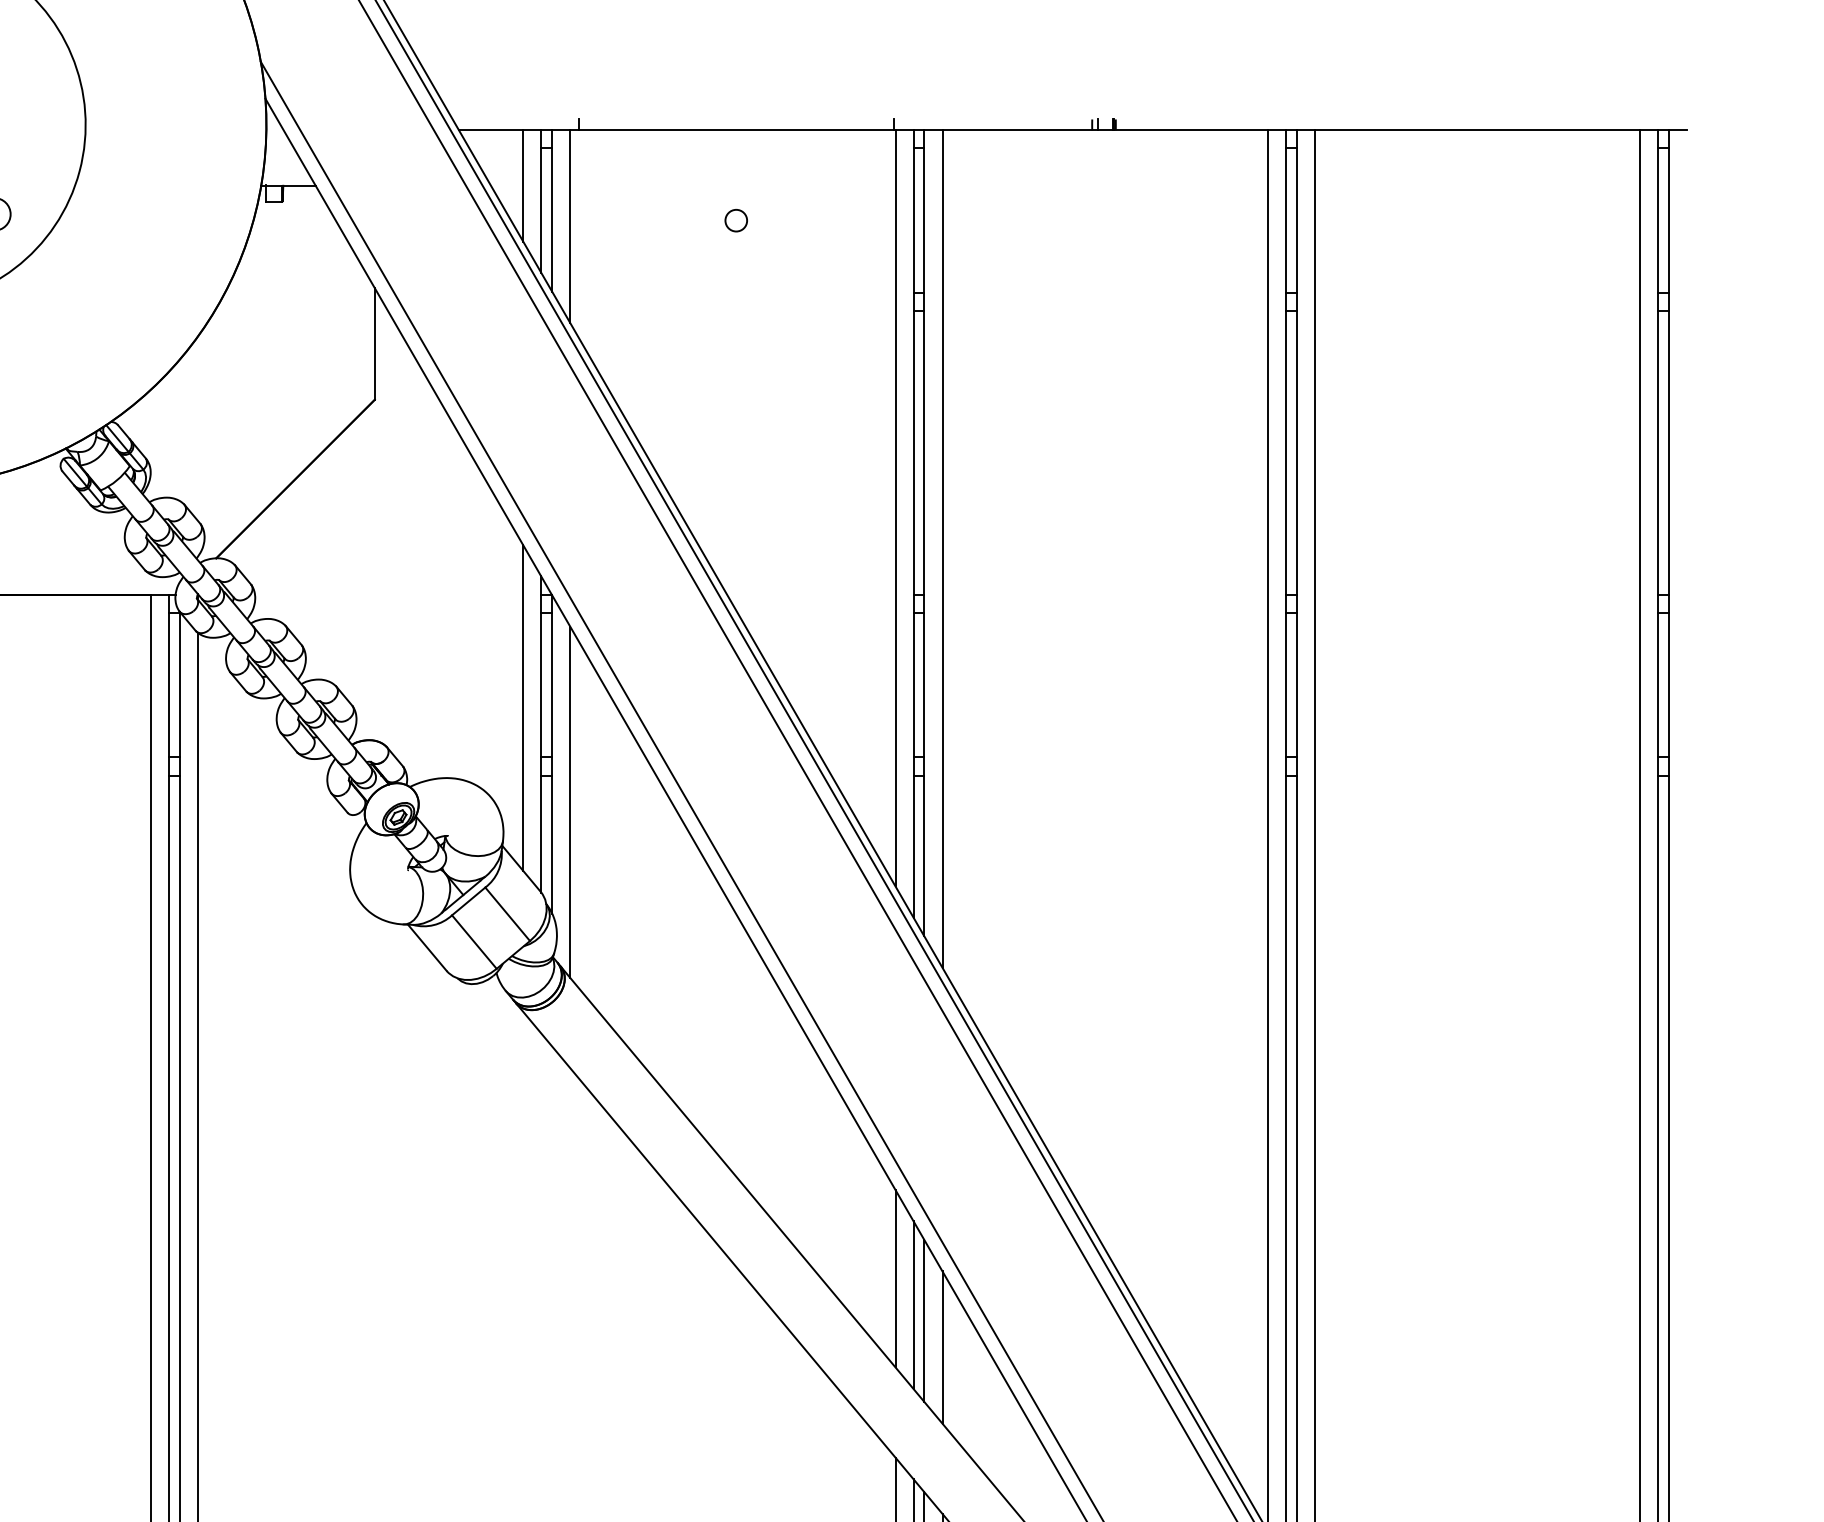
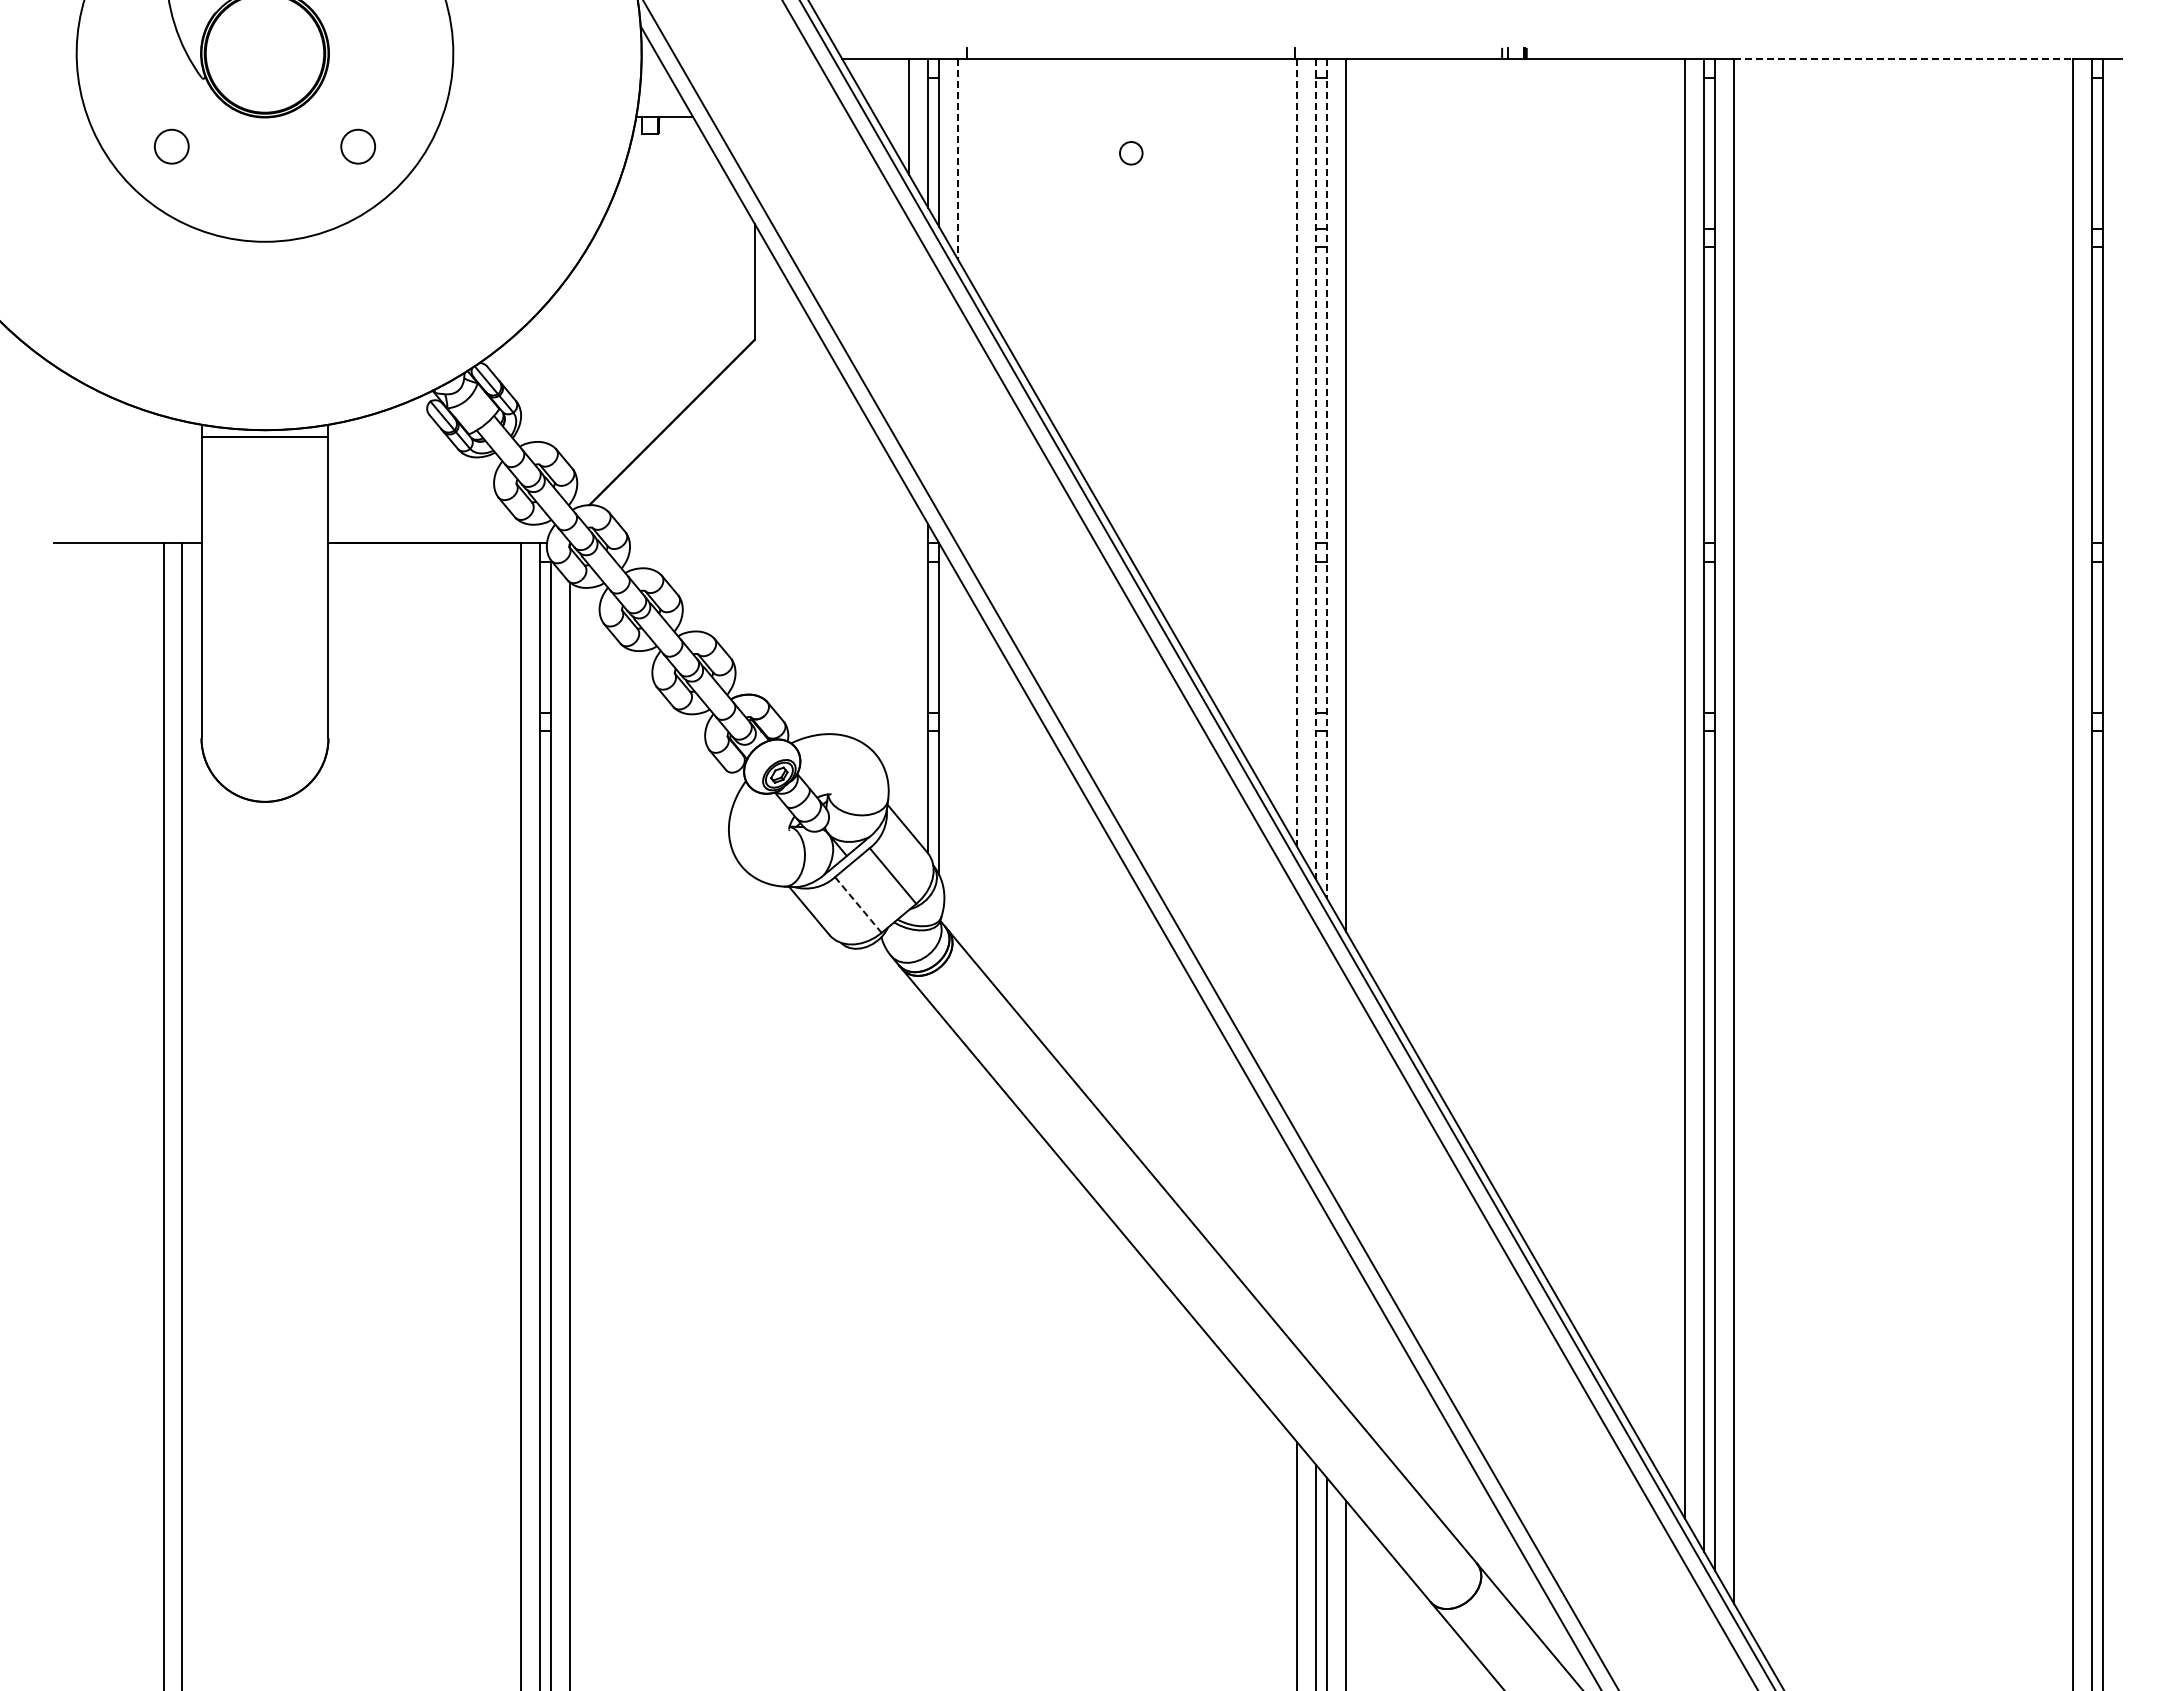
line: (1478, 130) -> (1904, 59), solid -> dashed
line: (570, 227) -> (958, 160), solid -> dashed
line: (895, 508) -> (1297, 453), solid -> dashed
line: (914, 524) -> (1316, 469), solid -> dashed
line: (924, 533) -> (1327, 479), solid -> dashed
line: (523, 707) -> (909, 660), removed
line: (570, 802) -> (958, 759), removed
line: (474, 942) -> (858, 905), solid -> dashed
line: (895, 1278) -> (1297, 1255), removed
line: (914, 1304) -> (1316, 1282), removed
line: (924, 1320) -> (1327, 1299), removed
line: (942, 1347) -> (1346, 1327), removed

